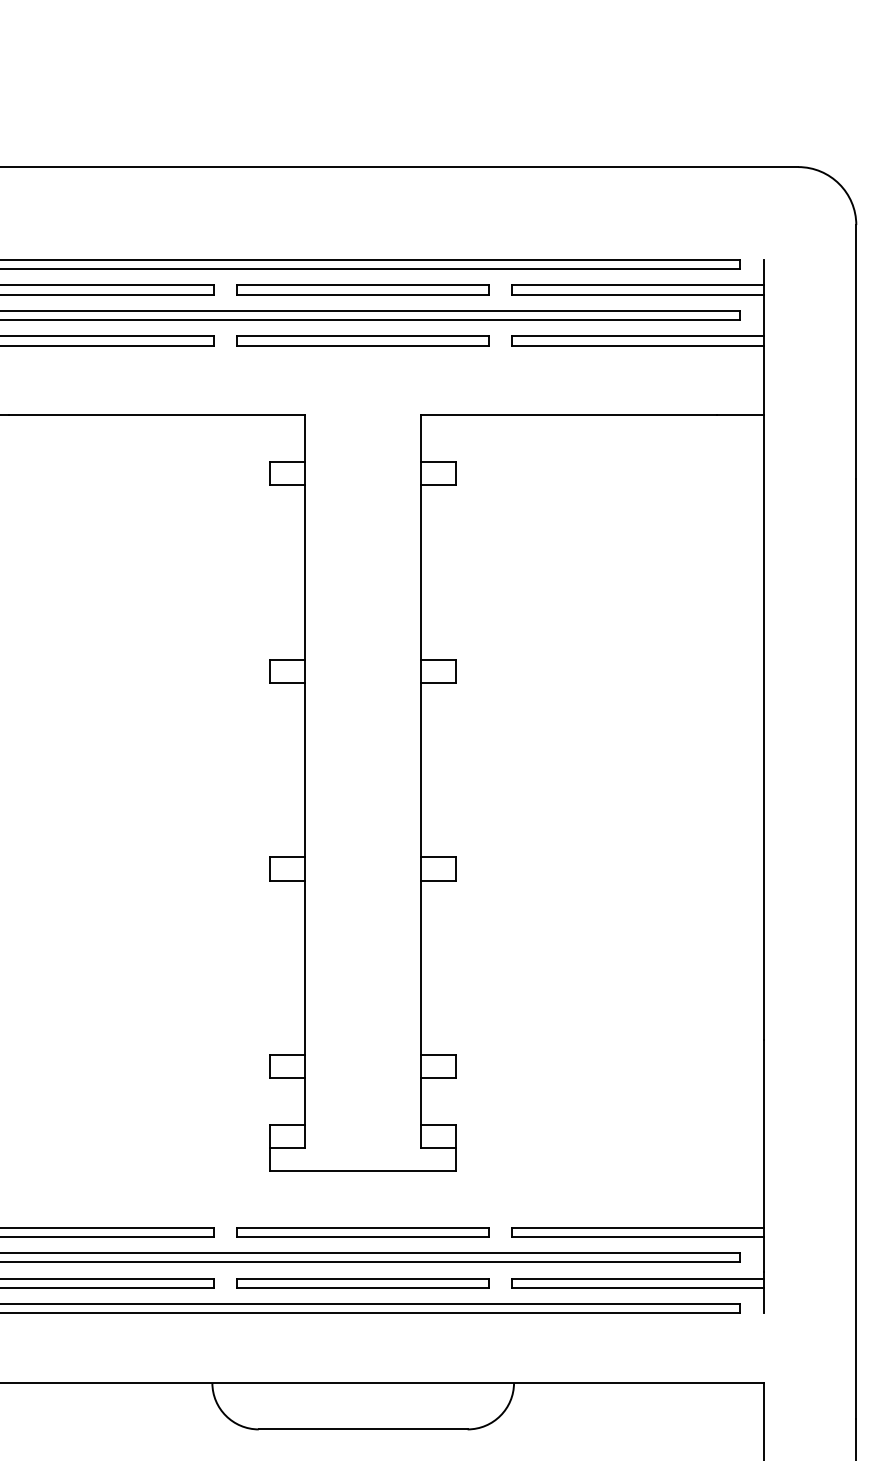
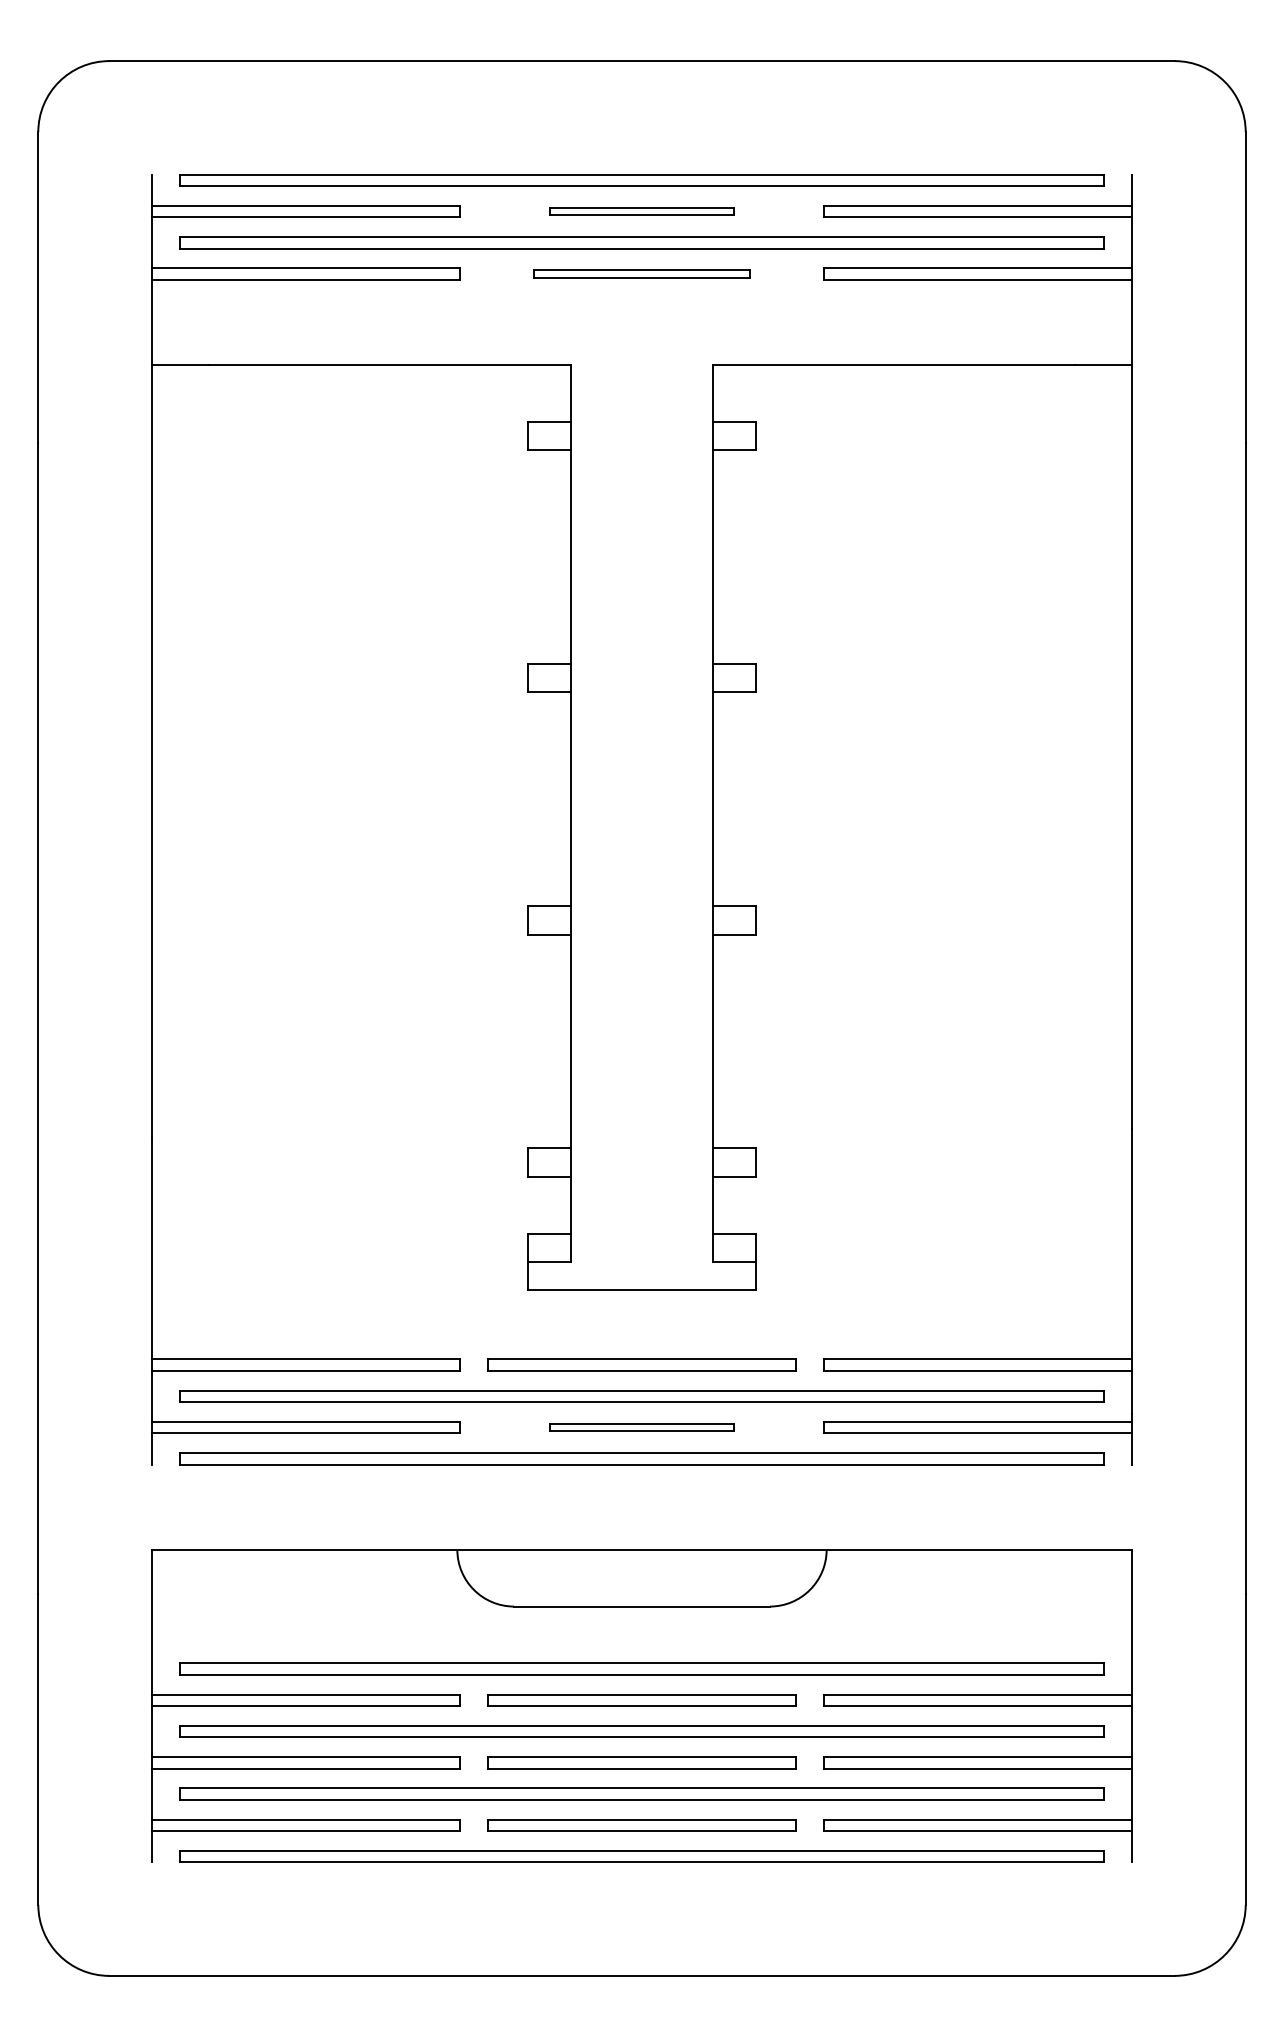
part: (362, 289) -> (641, 211), size x0.6
part: (362, 340) -> (641, 273), size x0.7
part: (362, 1283) -> (641, 1427), size x0.6

